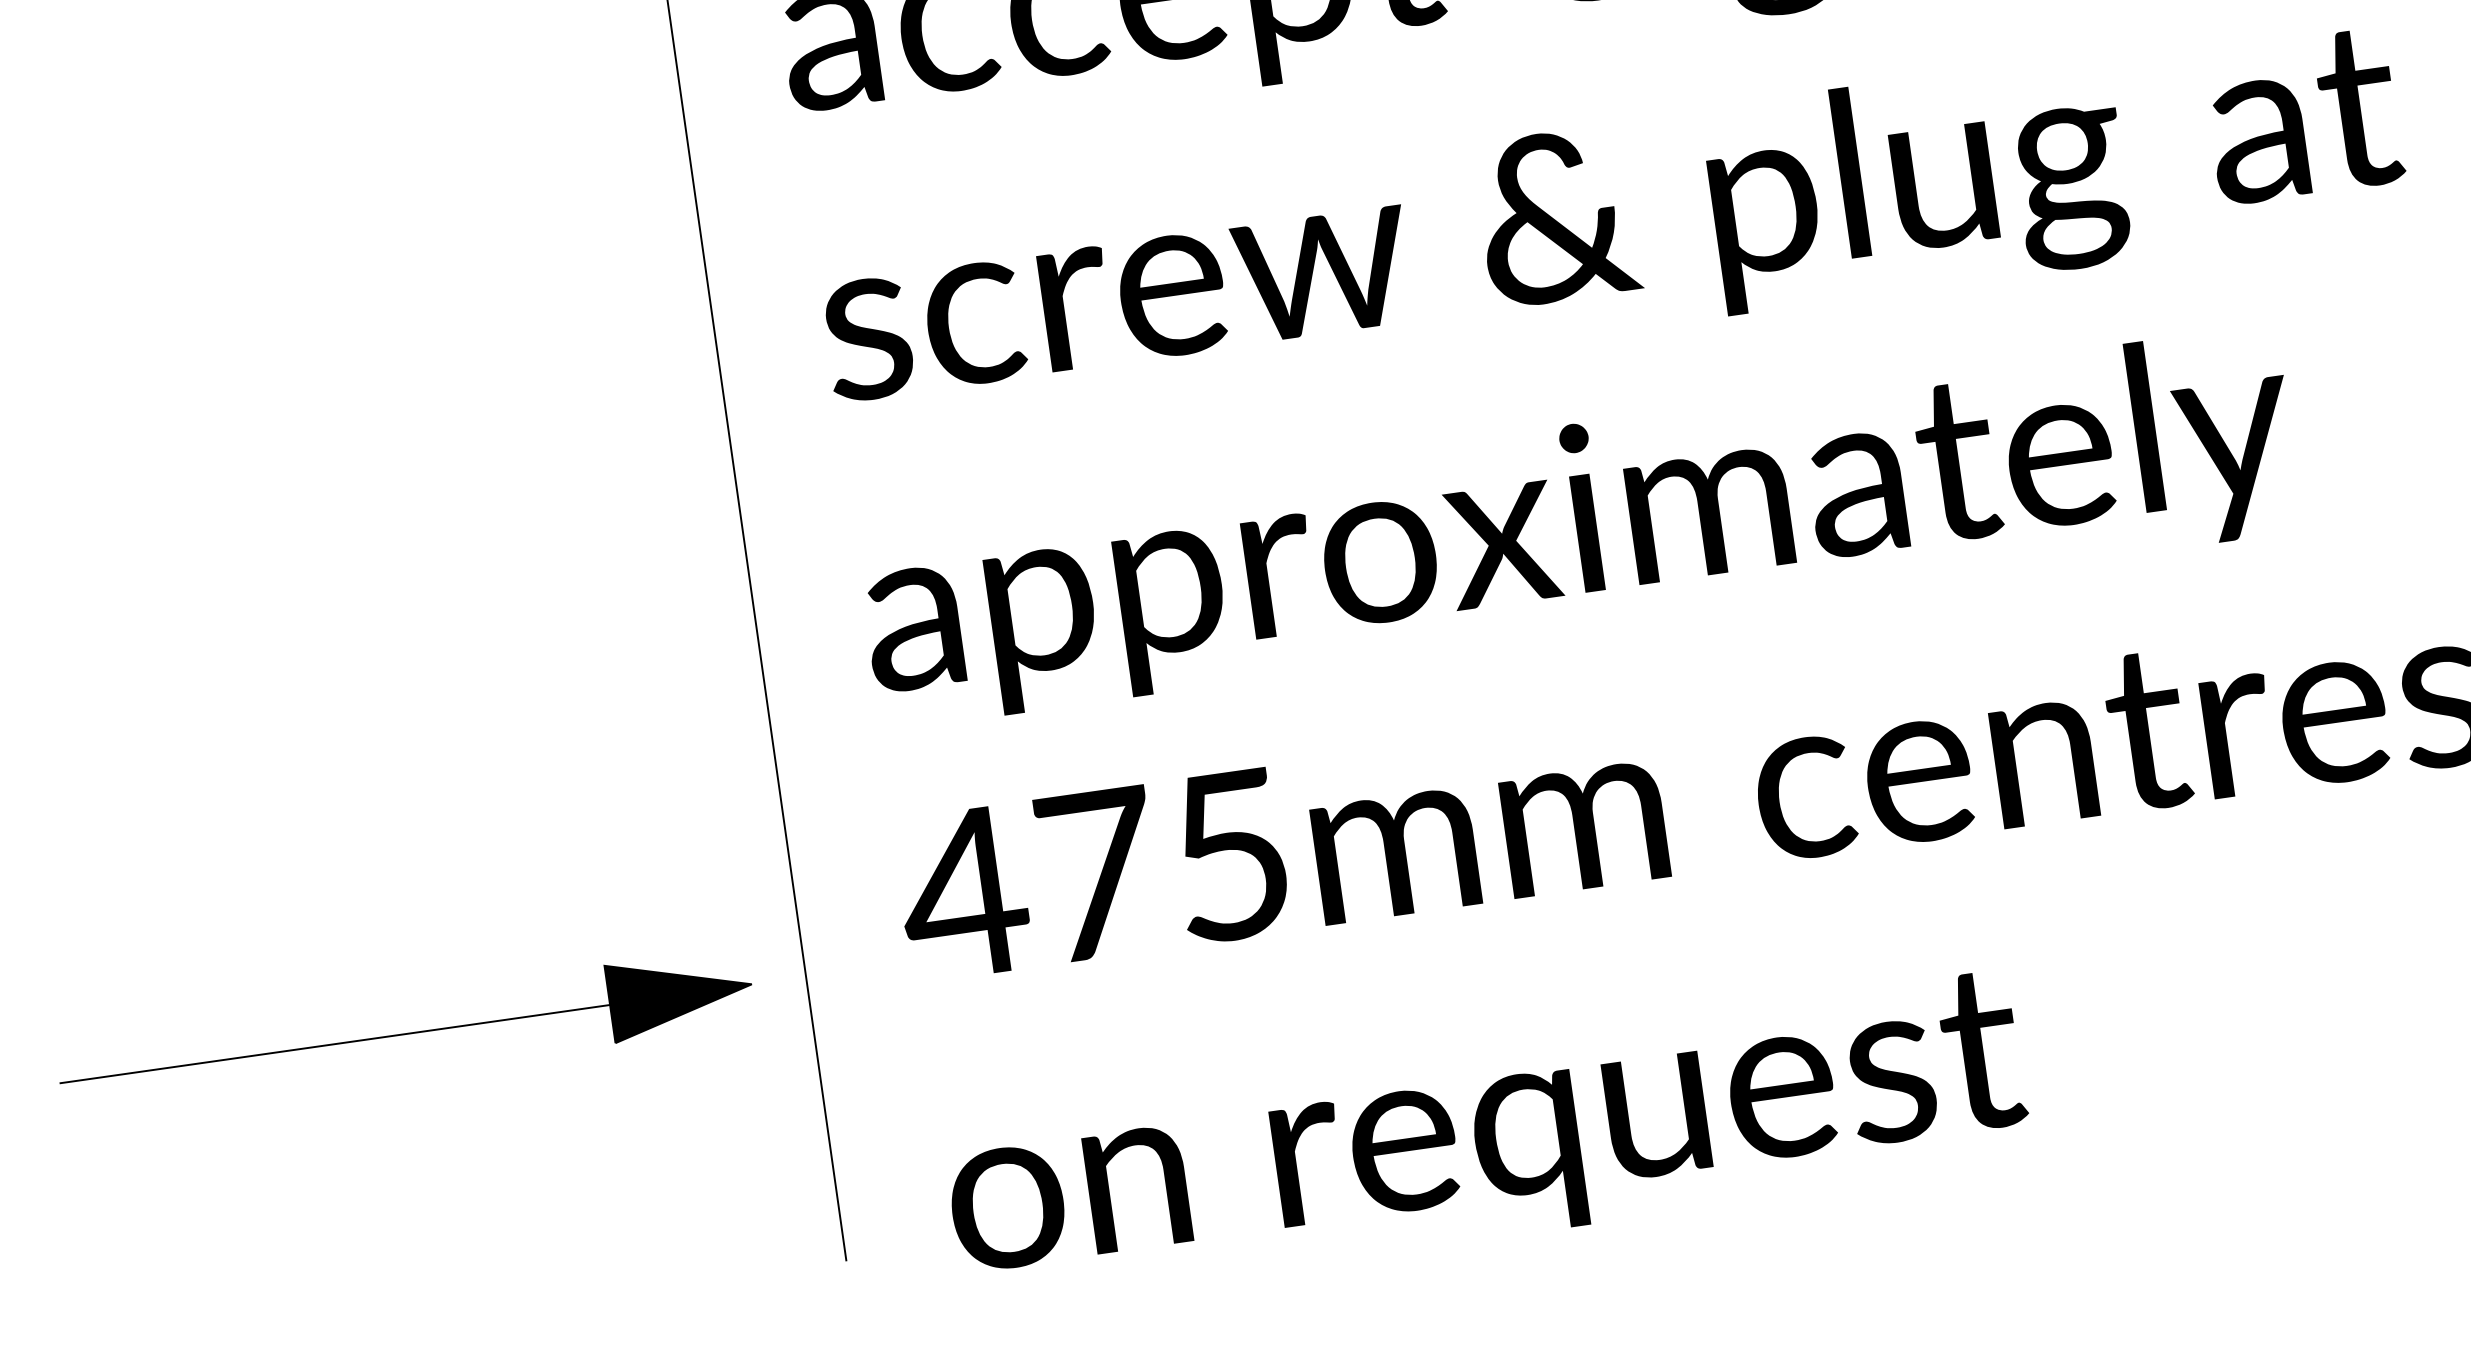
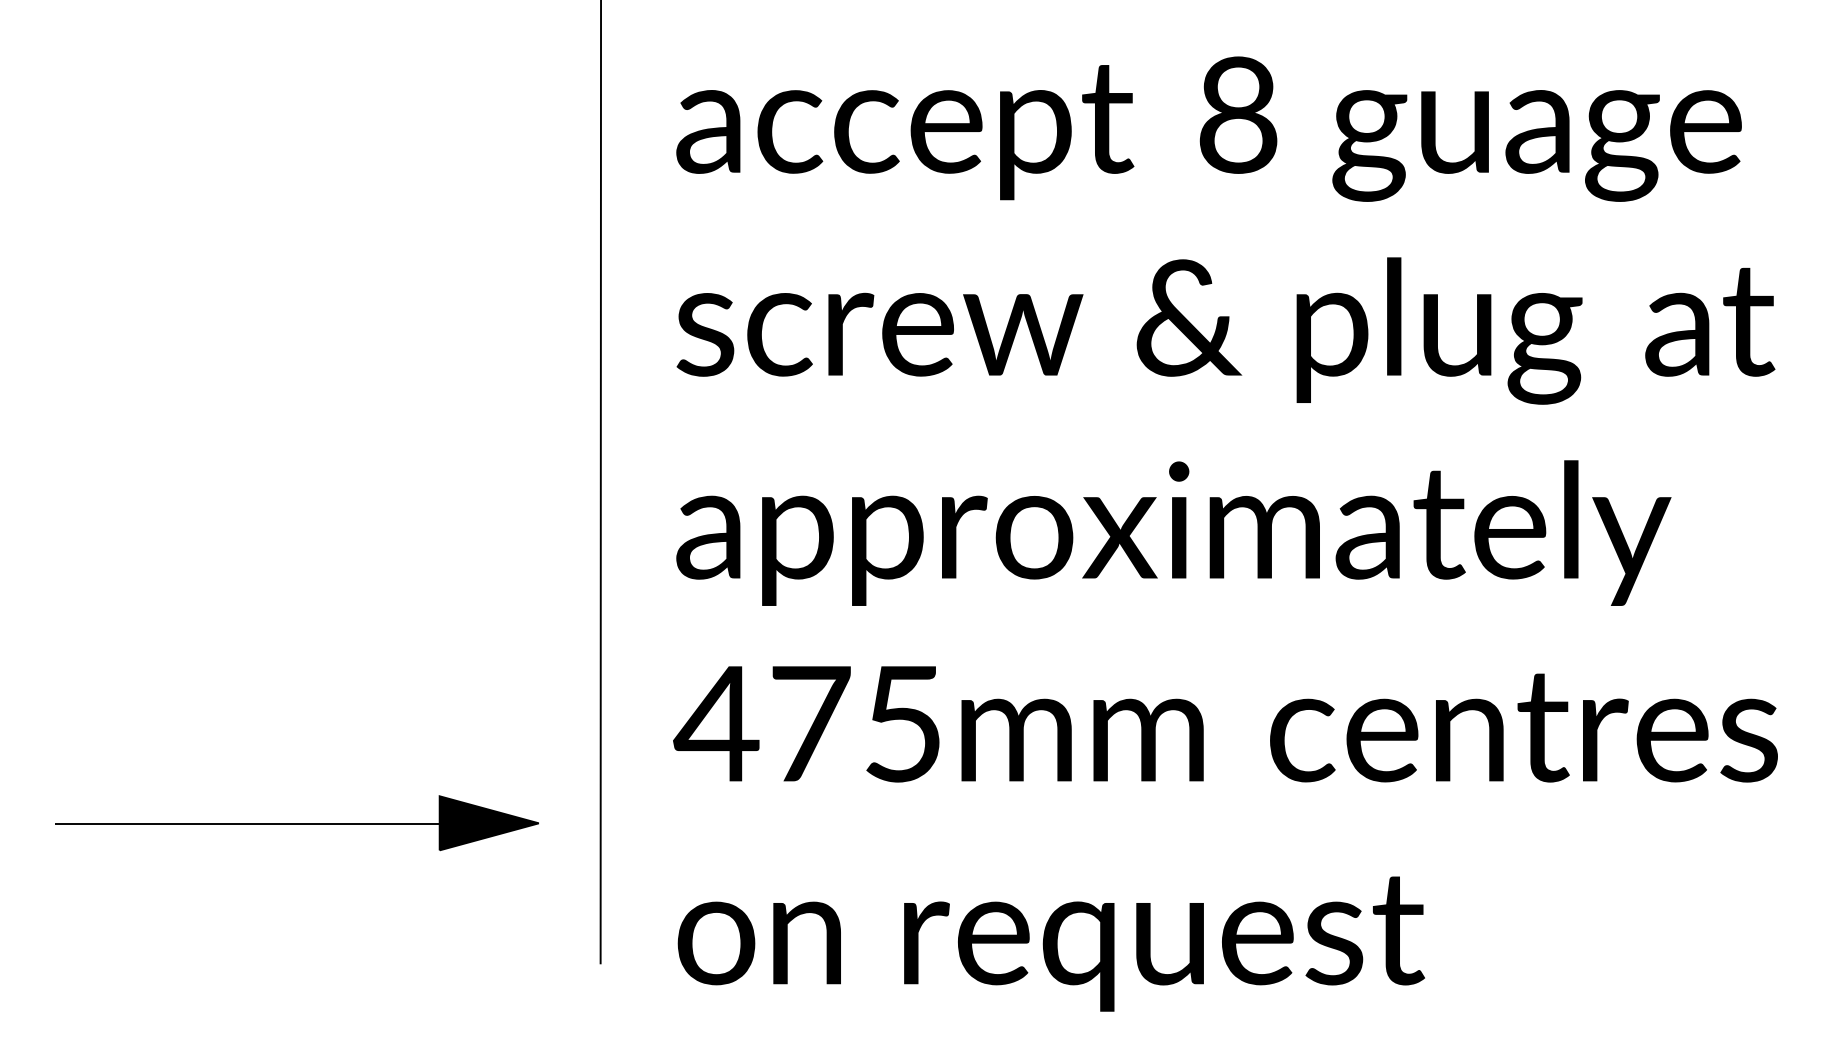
part: (405, 1033) -> (296, 823), moved

